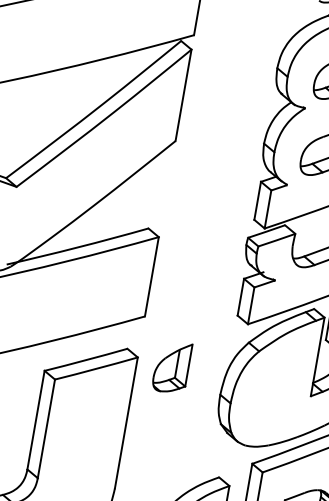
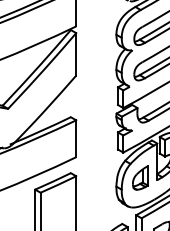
part: (172, 366) -> (140, 177), moved

